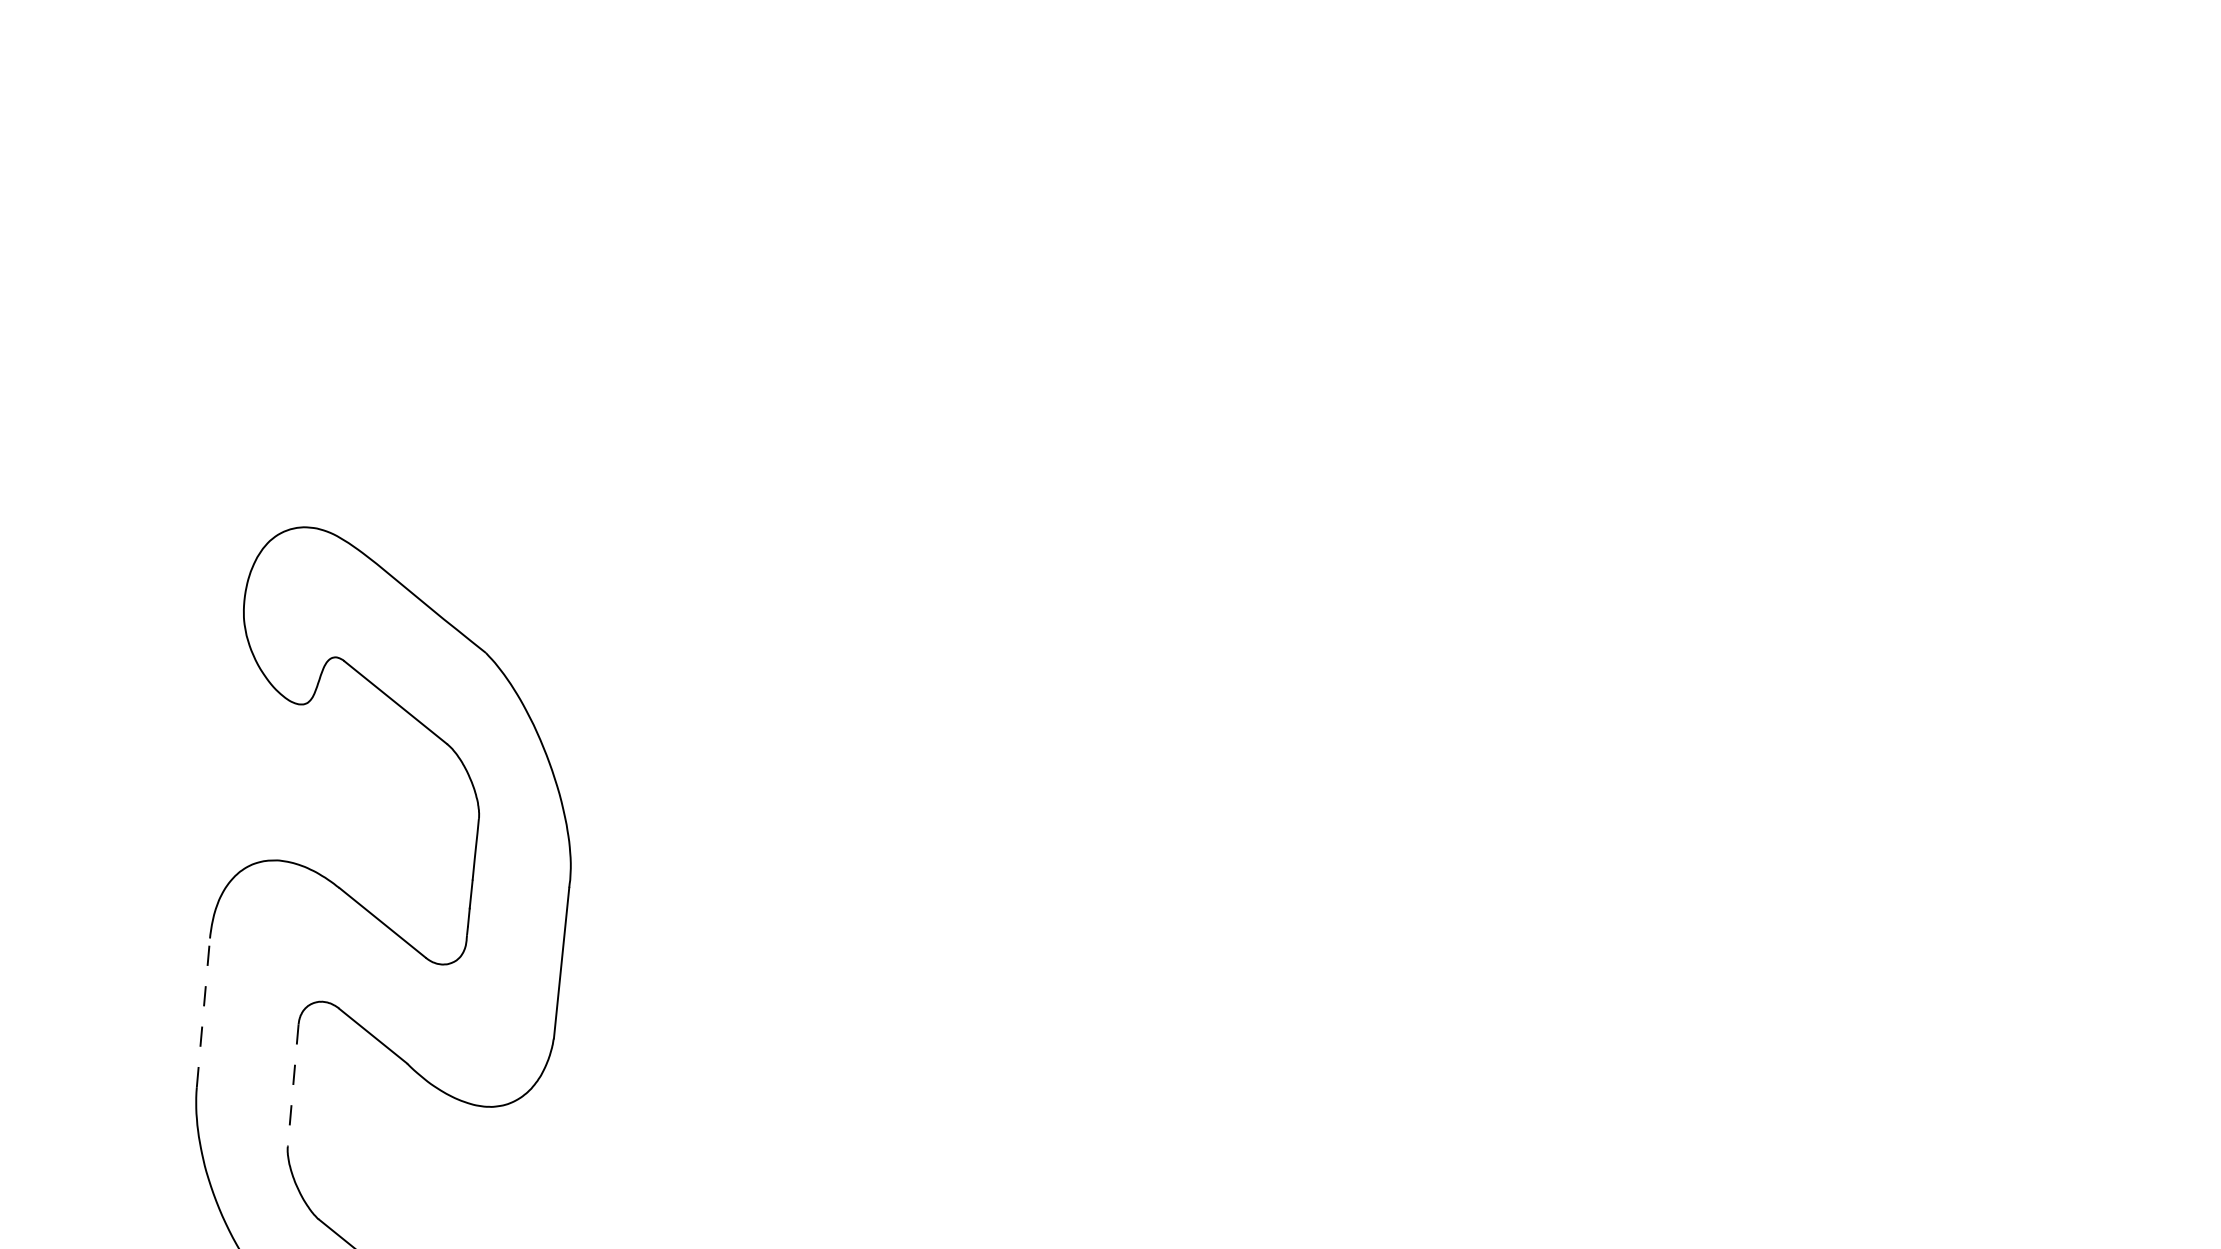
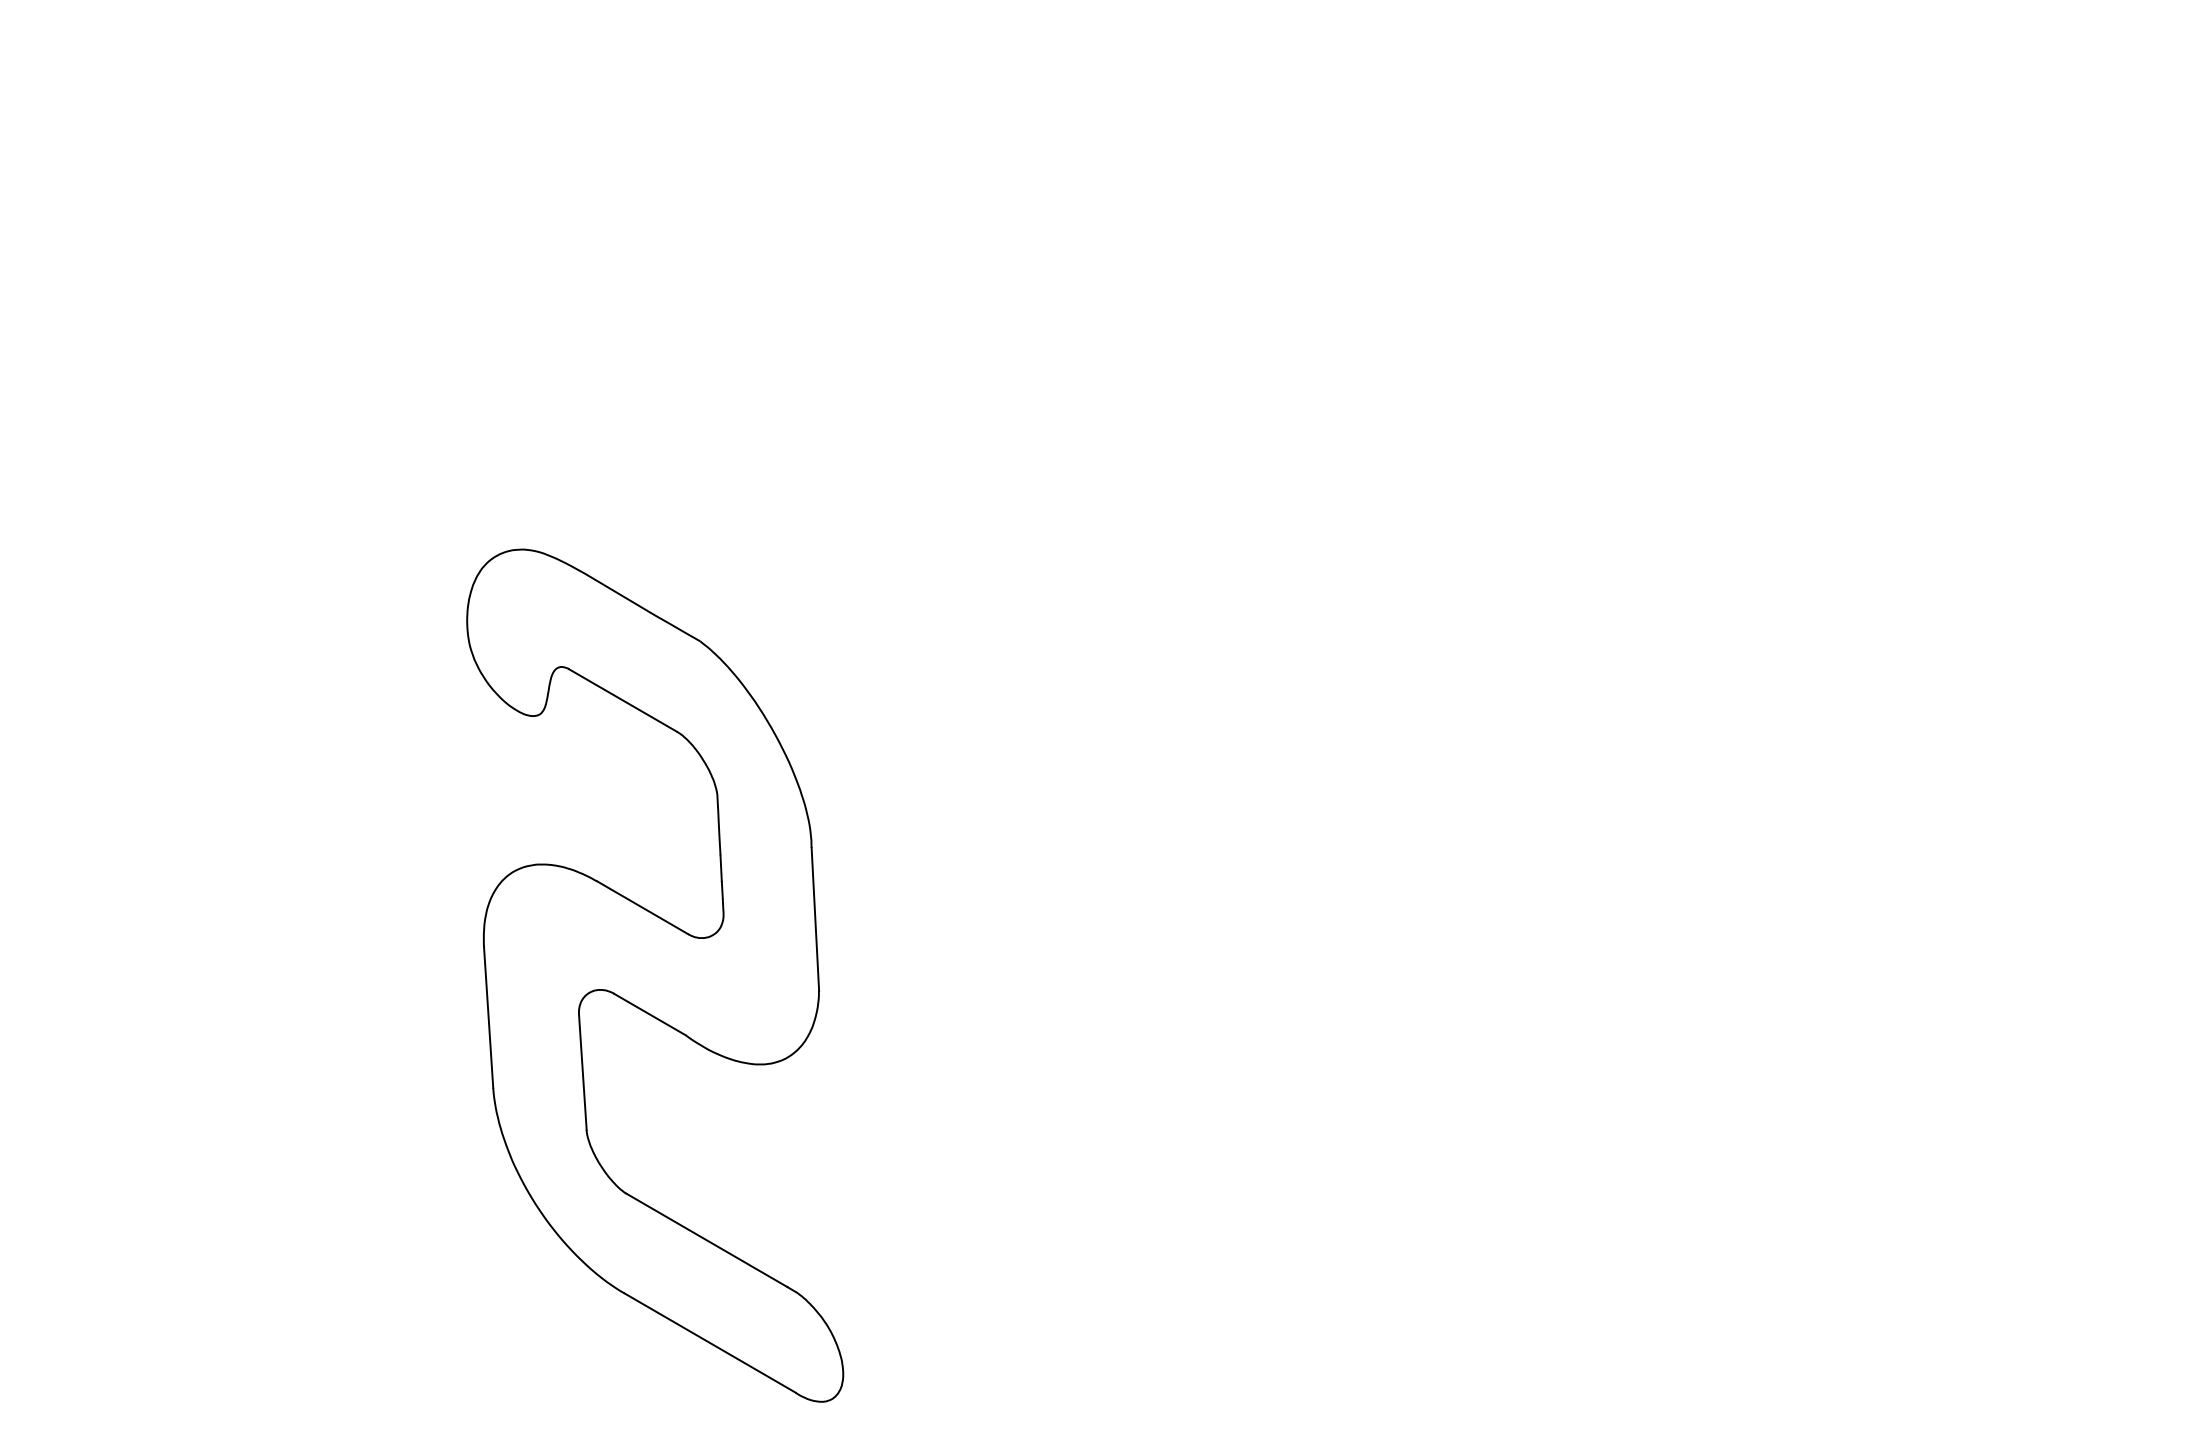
line: (203, 1012) -> (488, 1017), dashed -> solid
line: (292, 1085) -> (582, 1072), dashed -> solid

